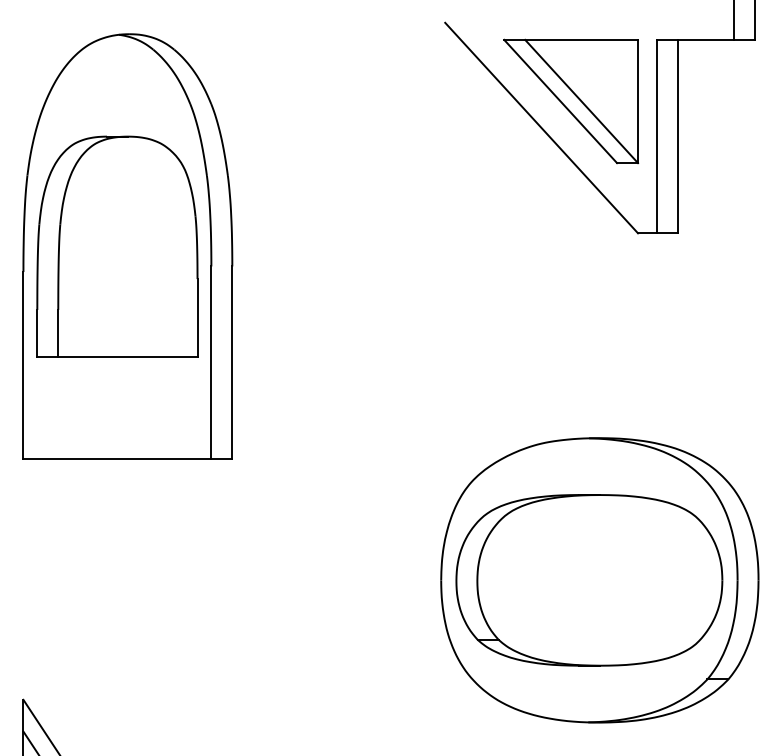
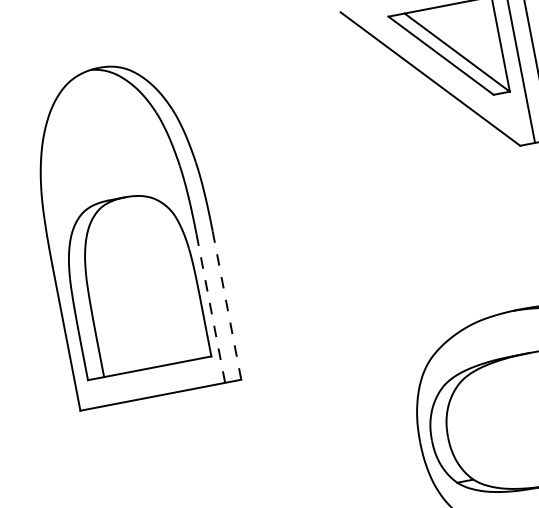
part: (117, 246) -> (133, 283), moved
line: (211, 363) -> (211, 309), solid -> dashed
line: (232, 363) -> (227, 306), solid -> dashed

